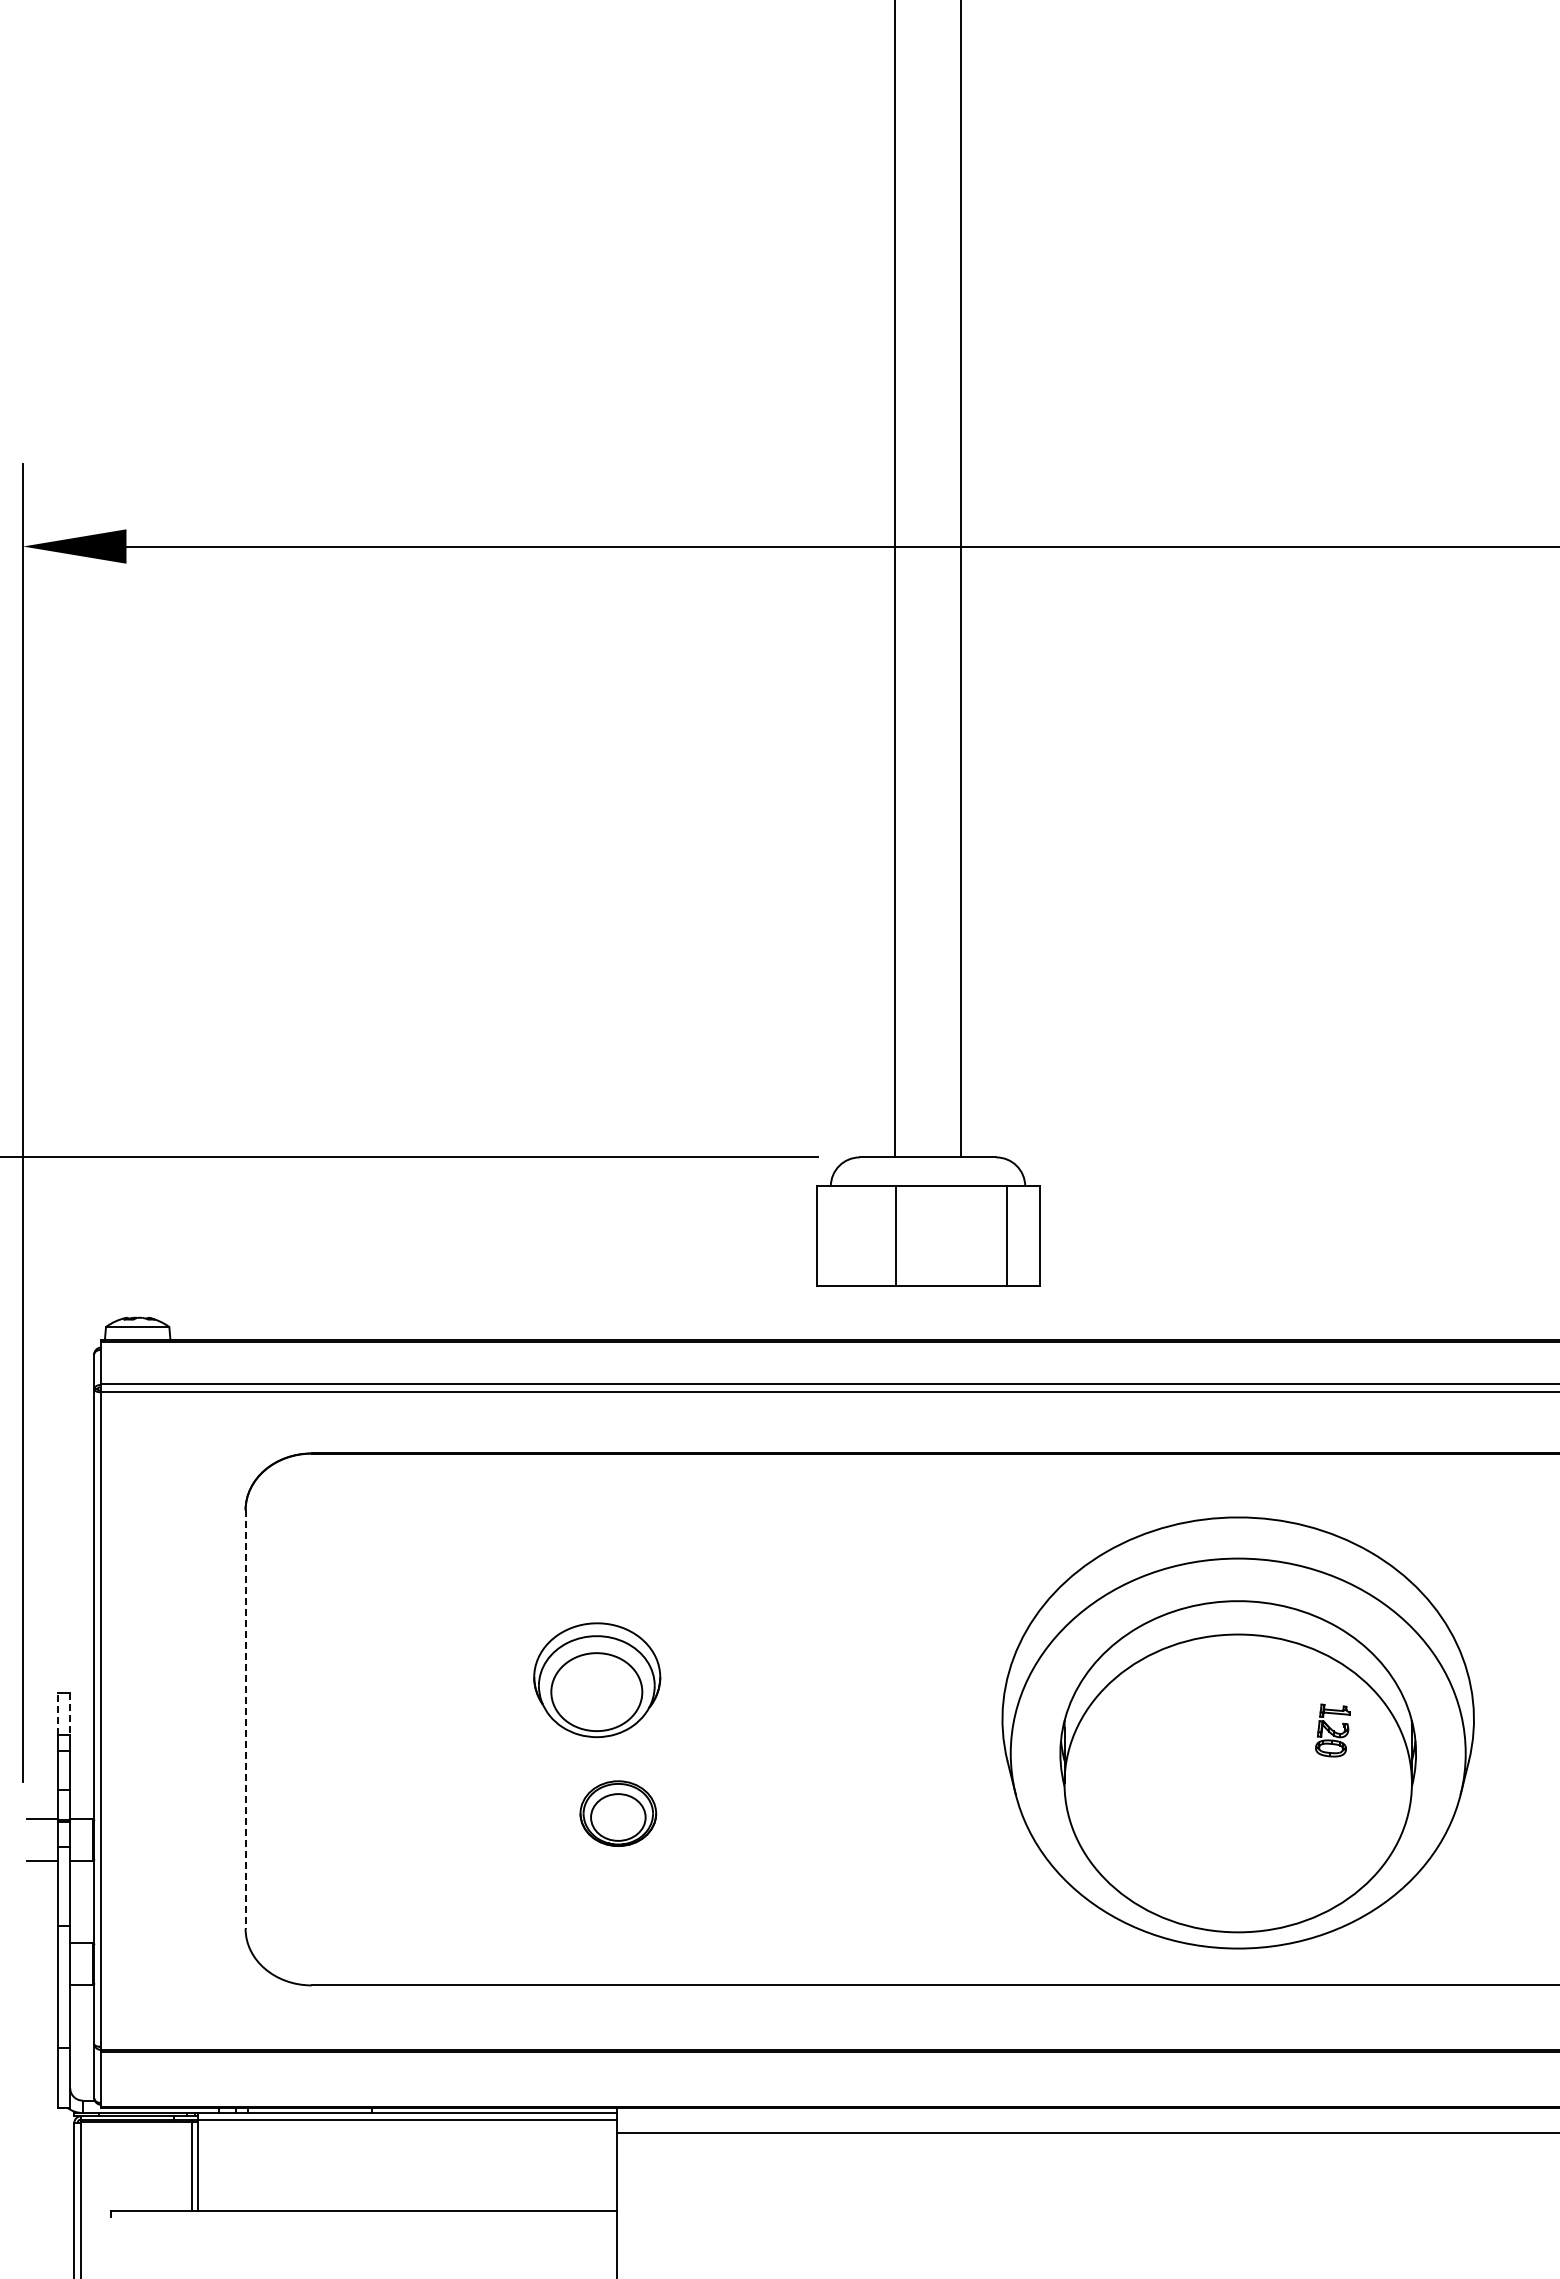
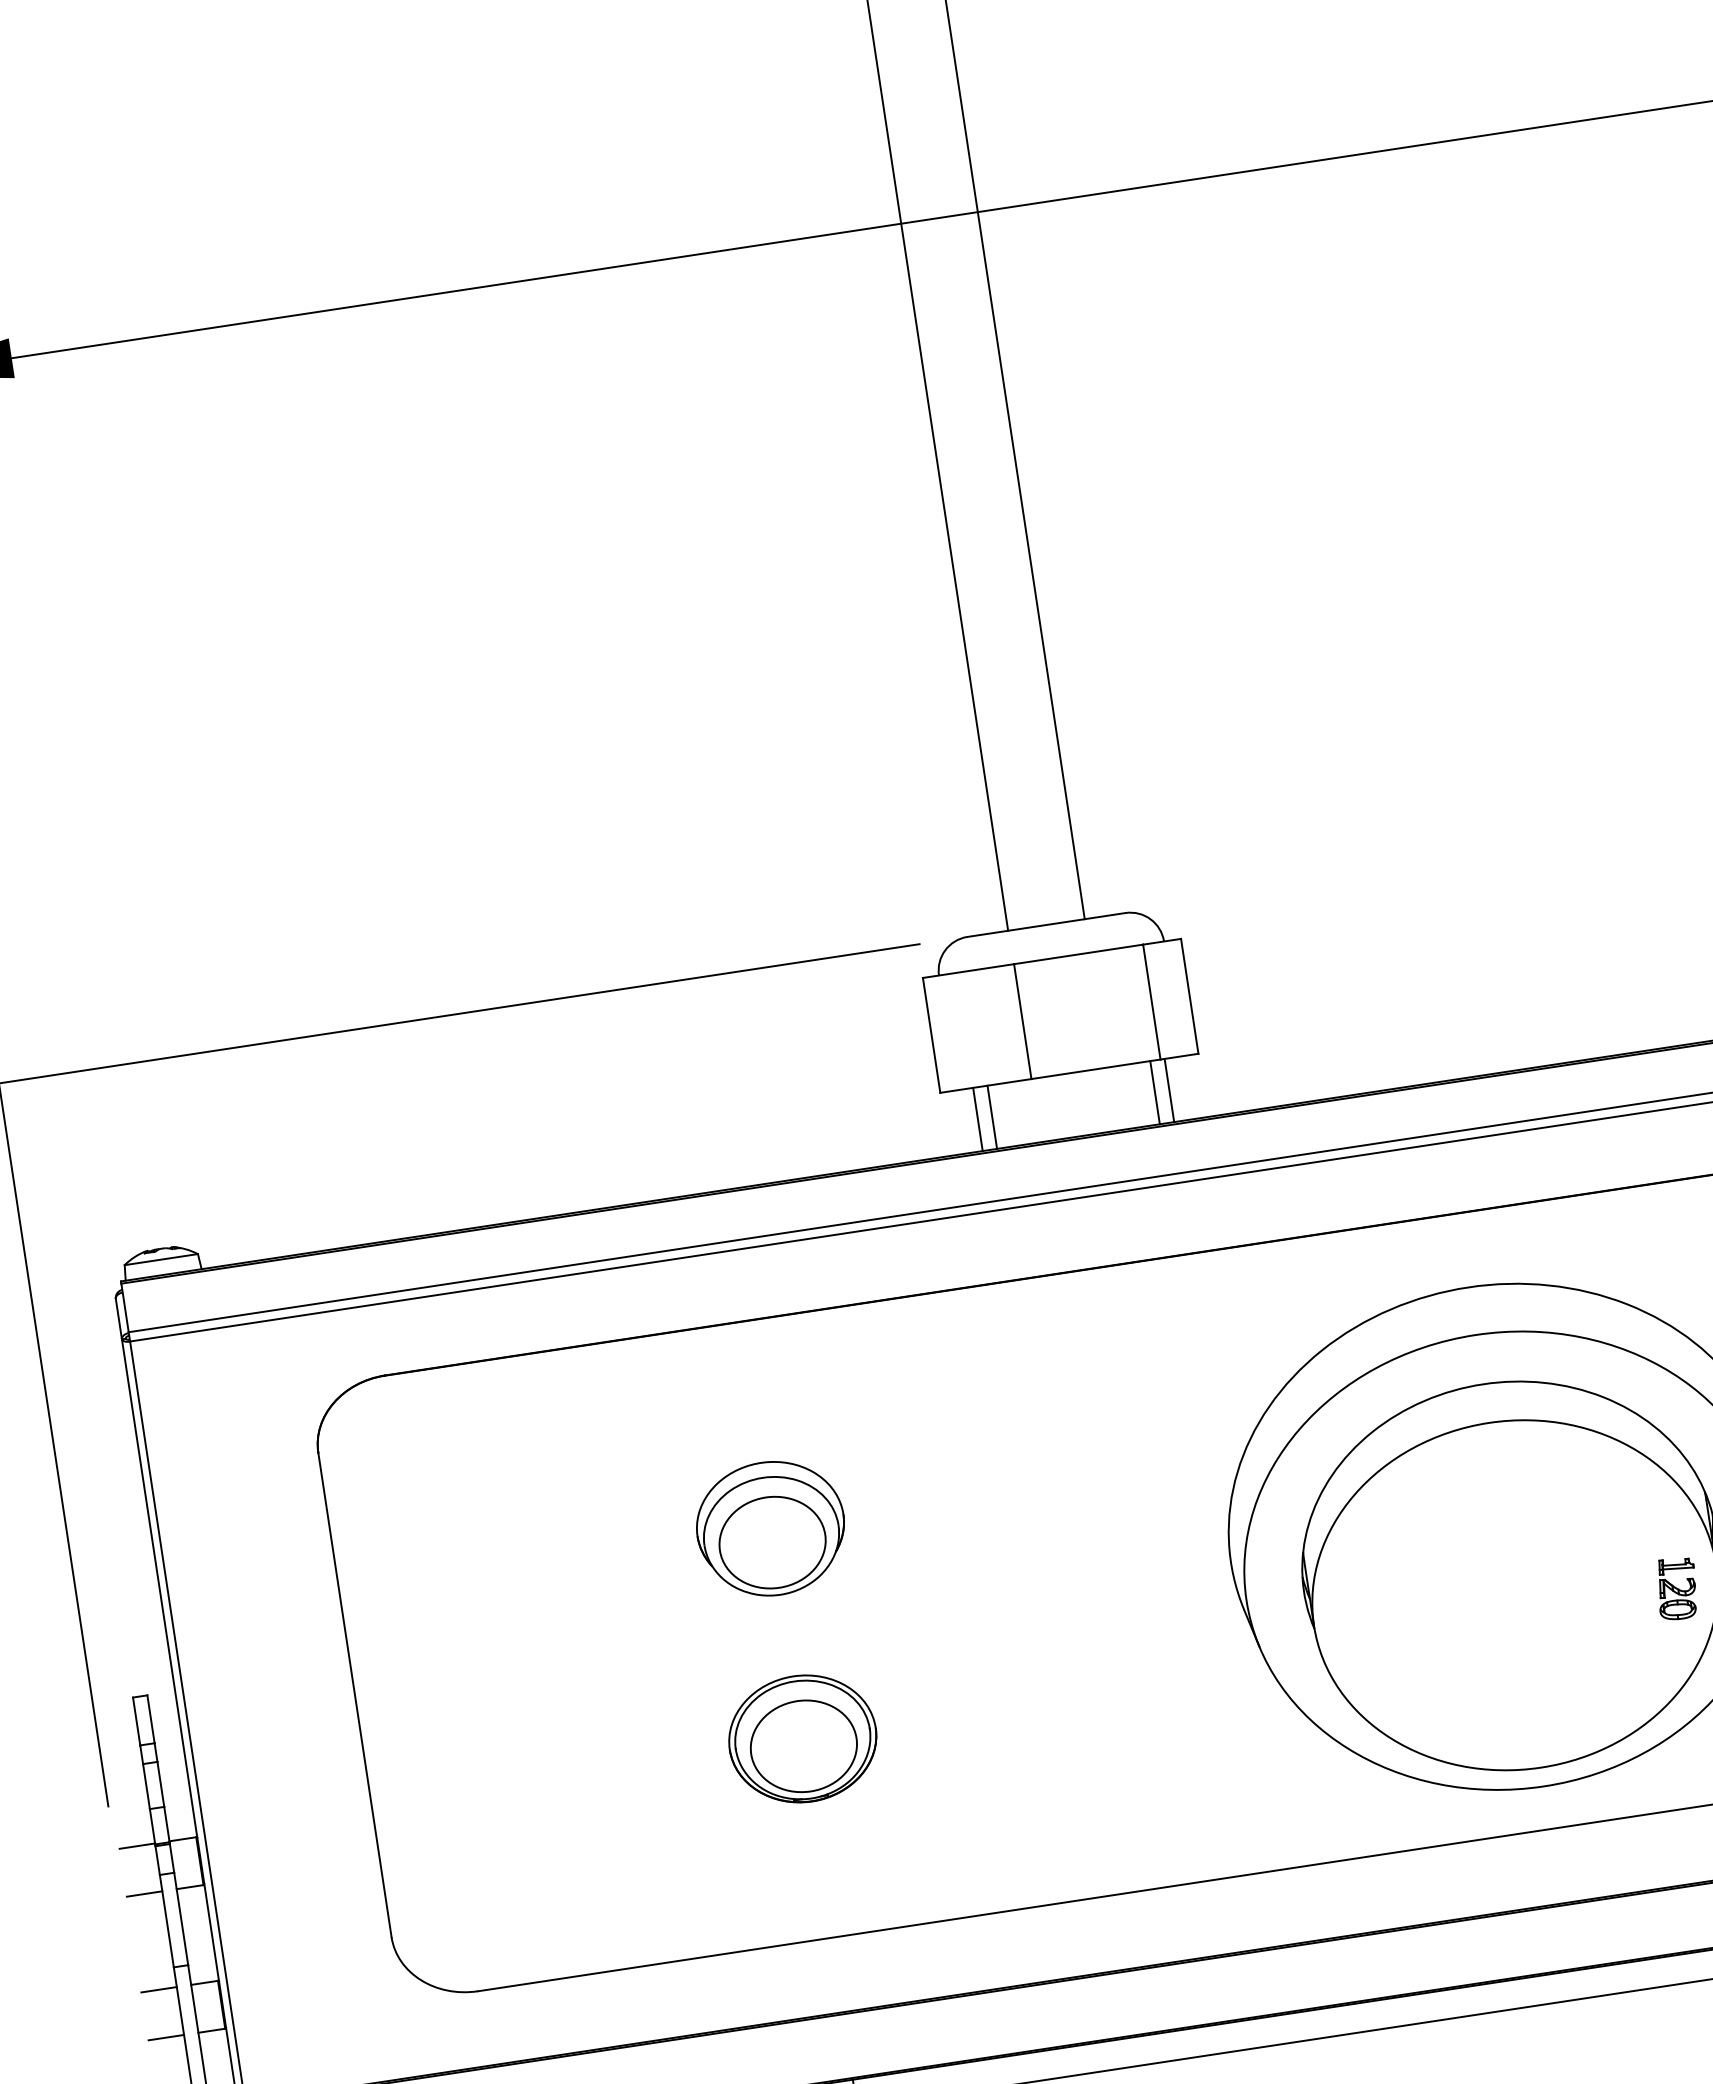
line: (845, 1312) -> (978, 1118), added
line: (857, 1312) -> (991, 1116), added
line: (998, 1312) -> (1155, 1092), added
line: (1010, 1312) -> (1169, 1090), added
part: (597, 1680) -> (771, 1529), moved
line: (57, 1713) -> (136, 1721), dashed -> solid
line: (70, 1713) -> (151, 1718), dashed -> solid
line: (245, 1720) -> (355, 1696), dashed -> solid
part: (1332, 1730) -> (1676, 1588), moved
part: (618, 1813) -> (803, 1738), size x1.67
line: (42, 1943) -> (159, 1989), added
line: (42, 1984) -> (166, 2037), added

